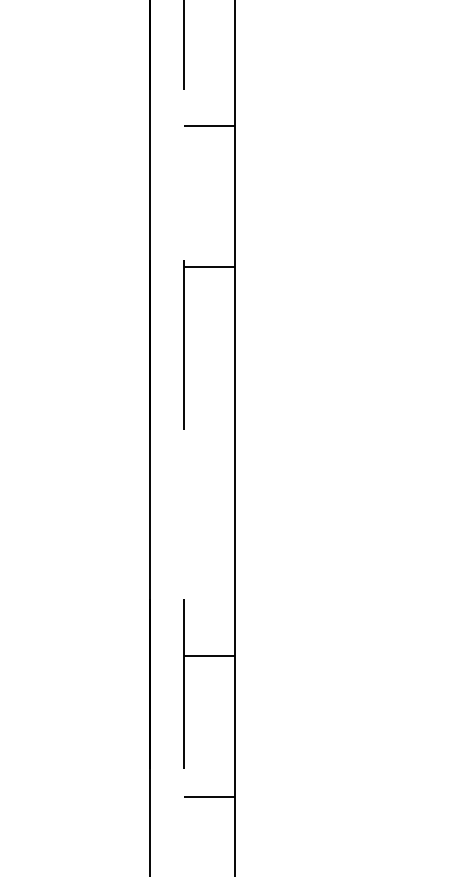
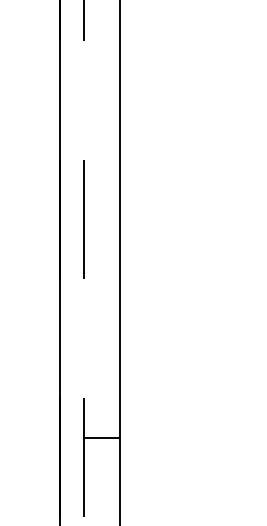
line: (209, 125) -> (101, 65), removed
line: (209, 266) -> (101, 164), removed

